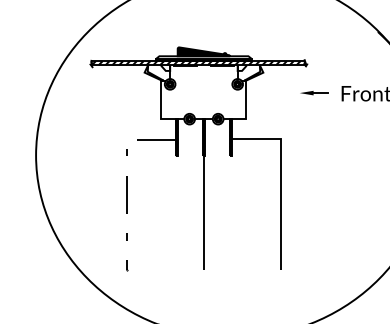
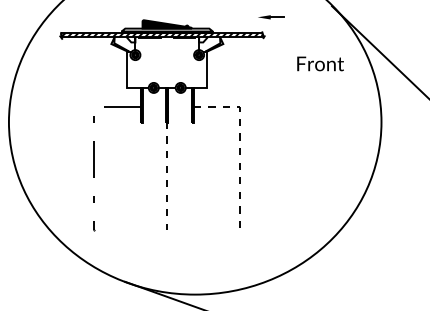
part: (314, 93) -> (271, 17), moved
line: (281, 179) -> (240, 144), solid -> dashed
line: (204, 213) -> (167, 176), solid -> dashed

